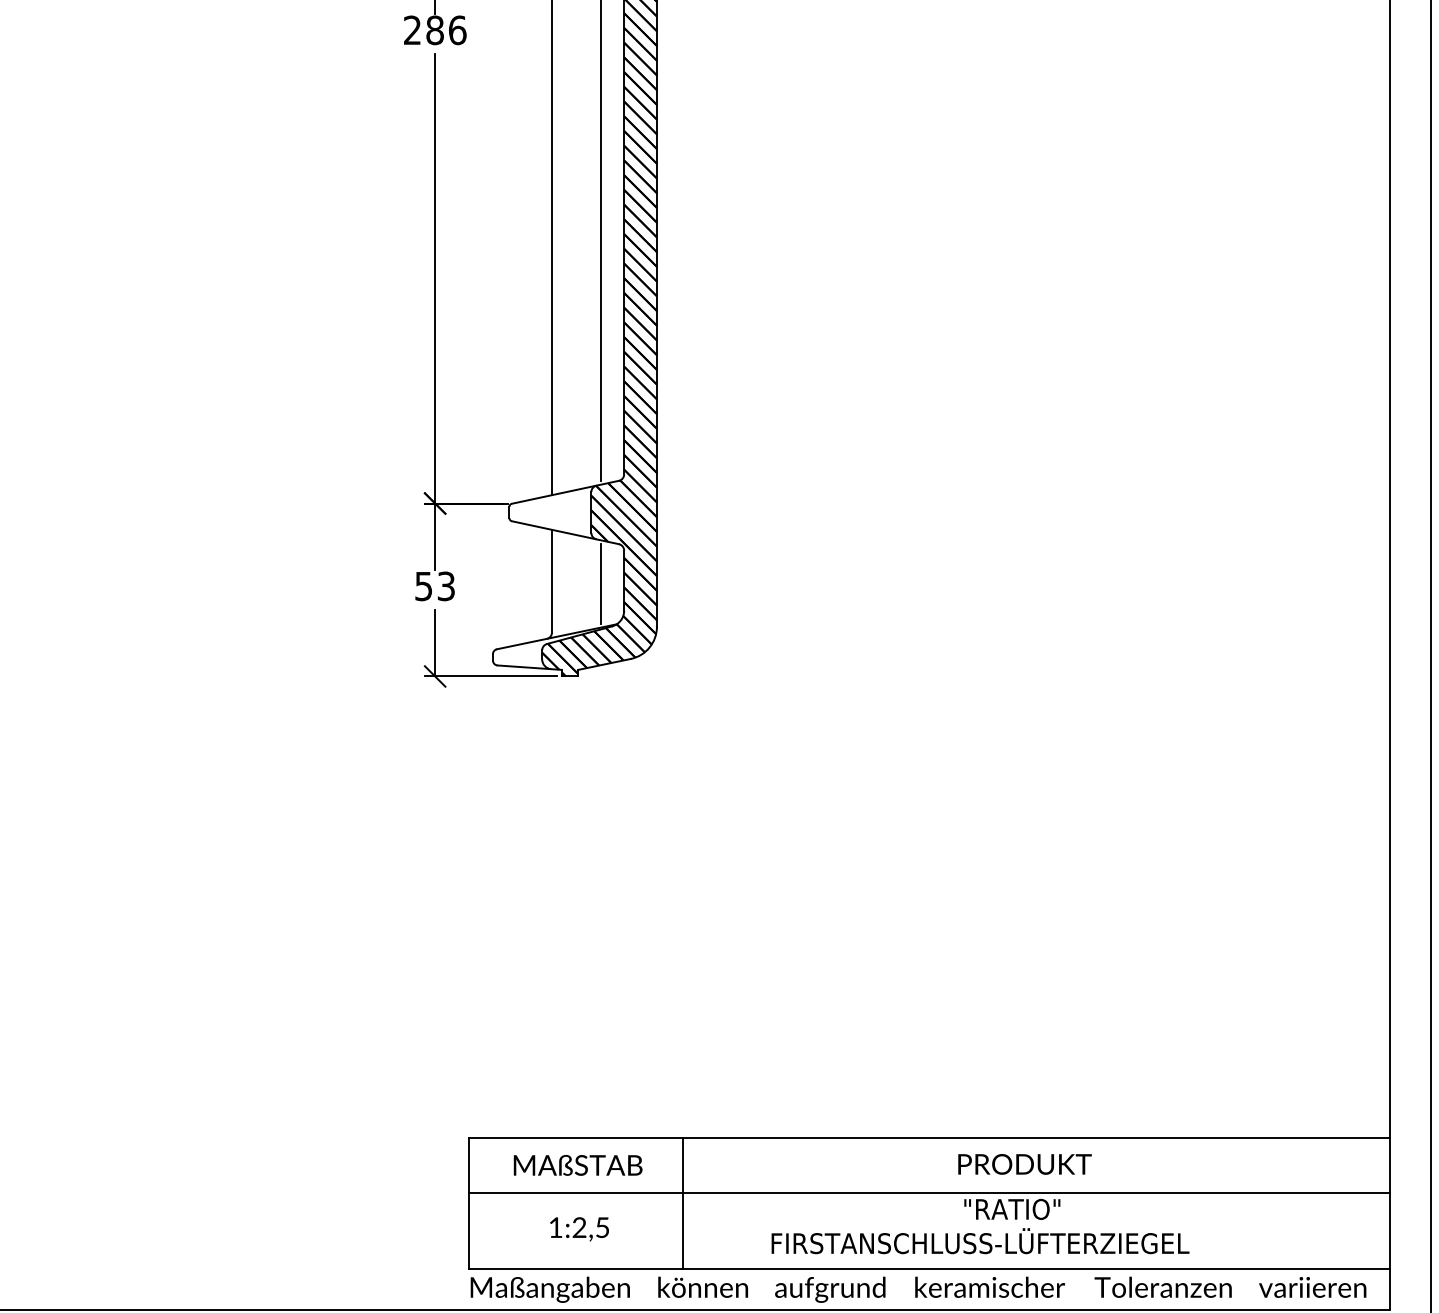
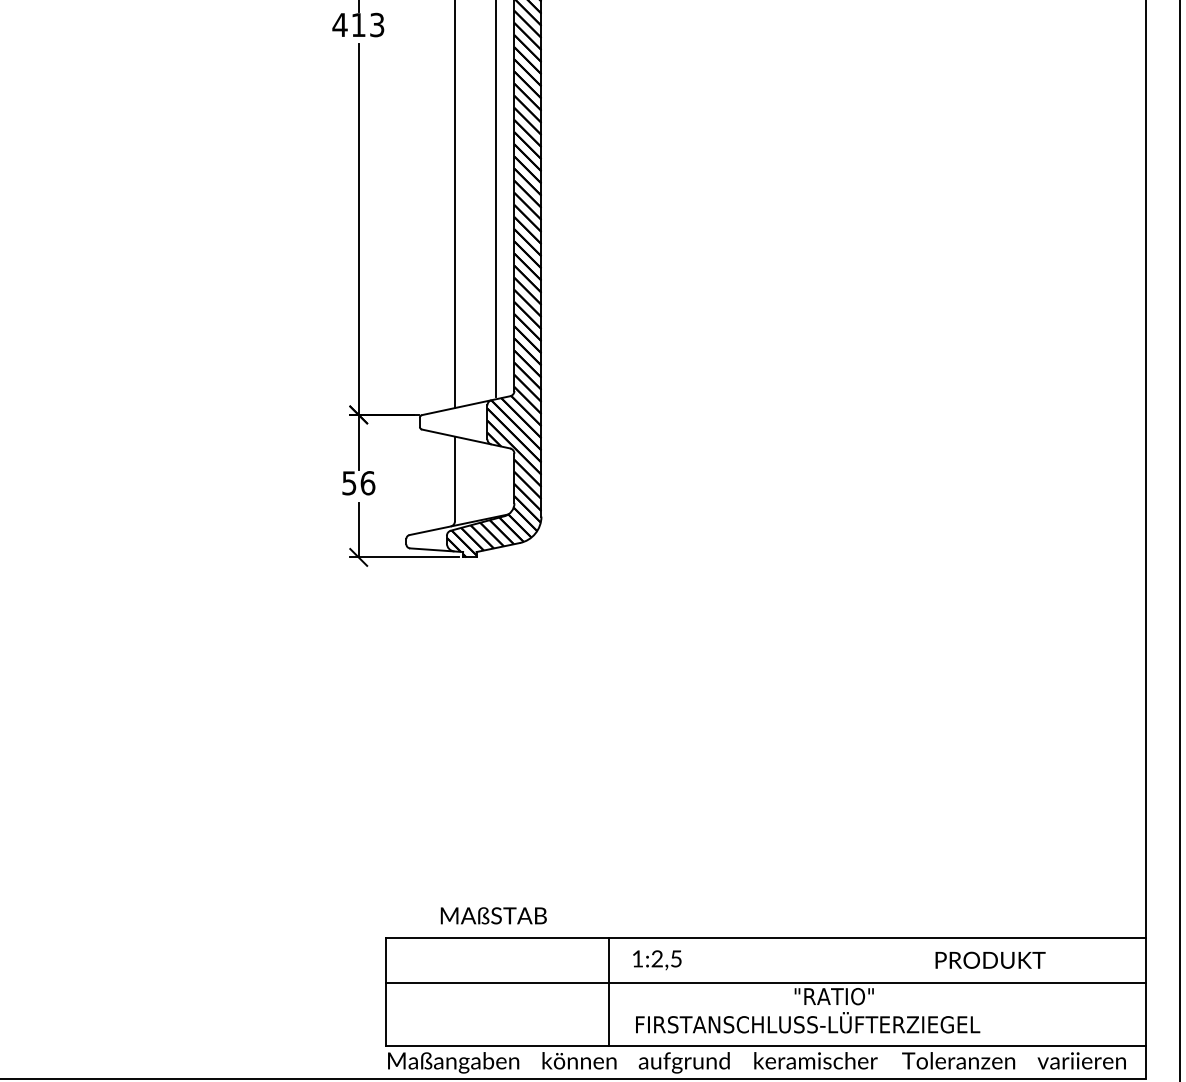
text: (434, 30) -> (358, 25), 286 -> 413
line: (601, 583) -> (495, 480), removed
text: (446, 586) -> (368, 483), 53 -> 56
text: (1024, 1164) -> (990, 960), moved
text: (577, 1165) -> (493, 915), moved
line: (682, 1203) -> (608, 991), moved
text: (579, 1229) -> (657, 960), moved

